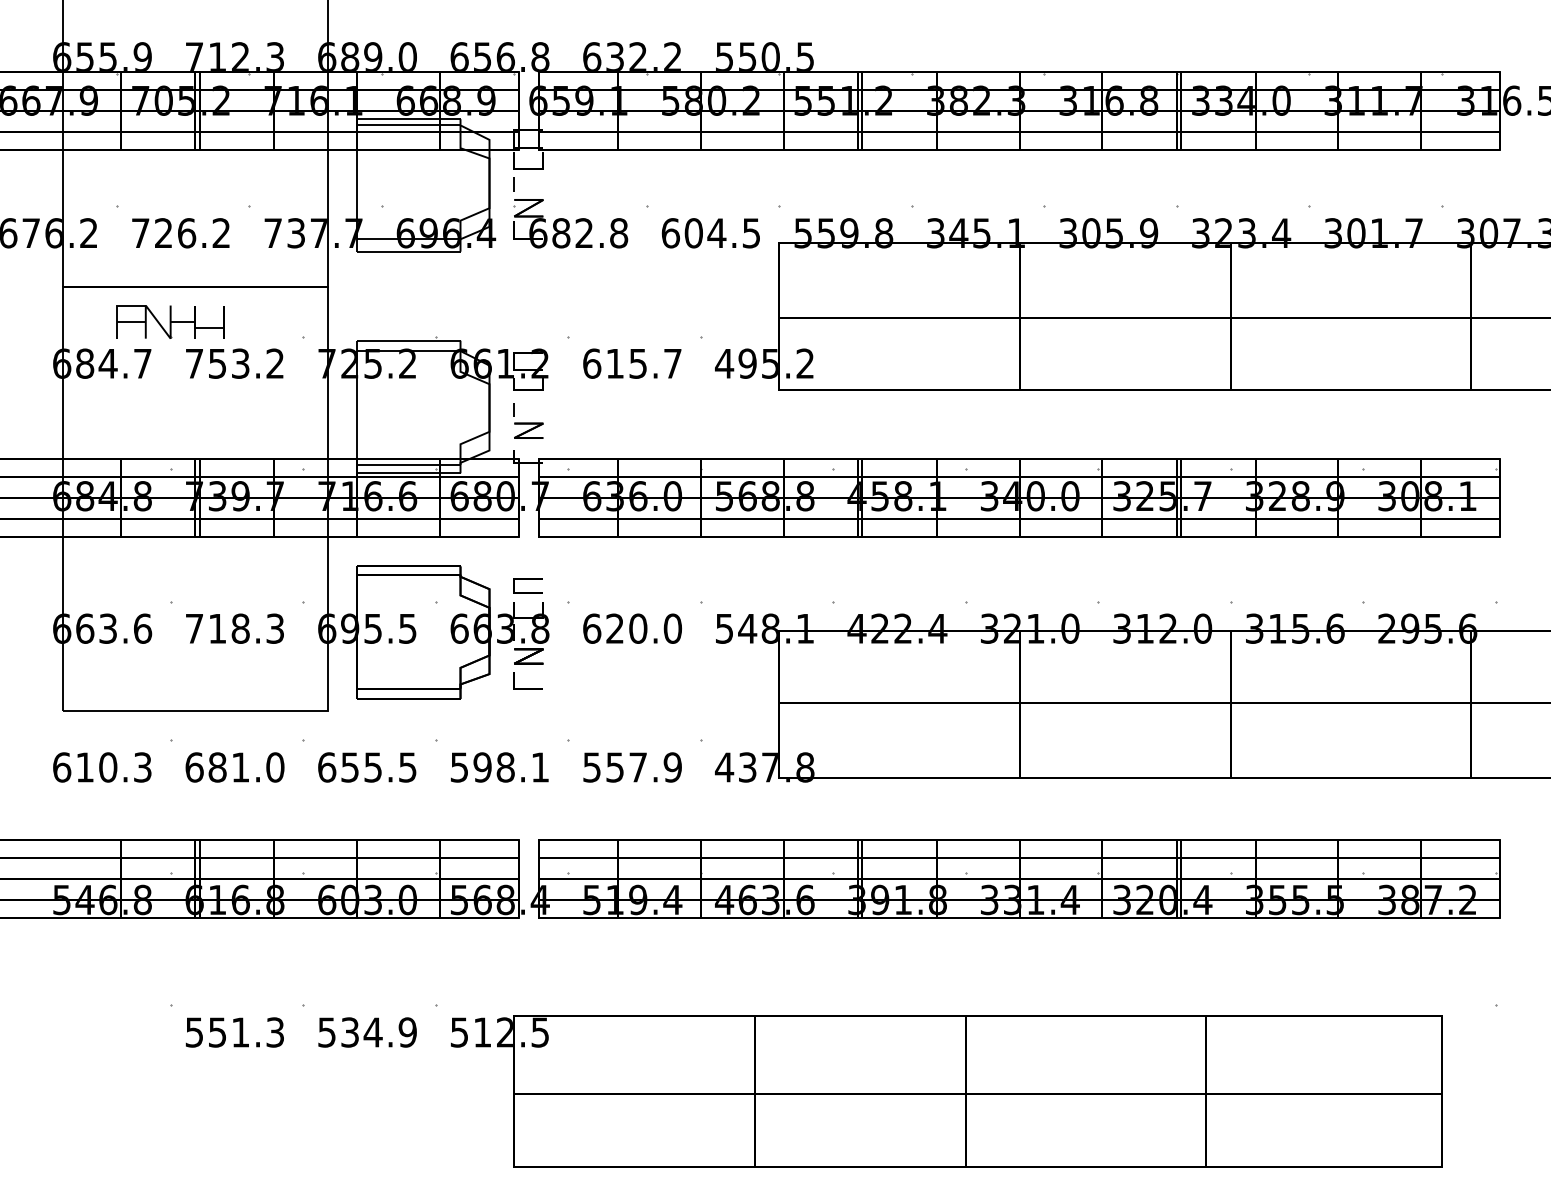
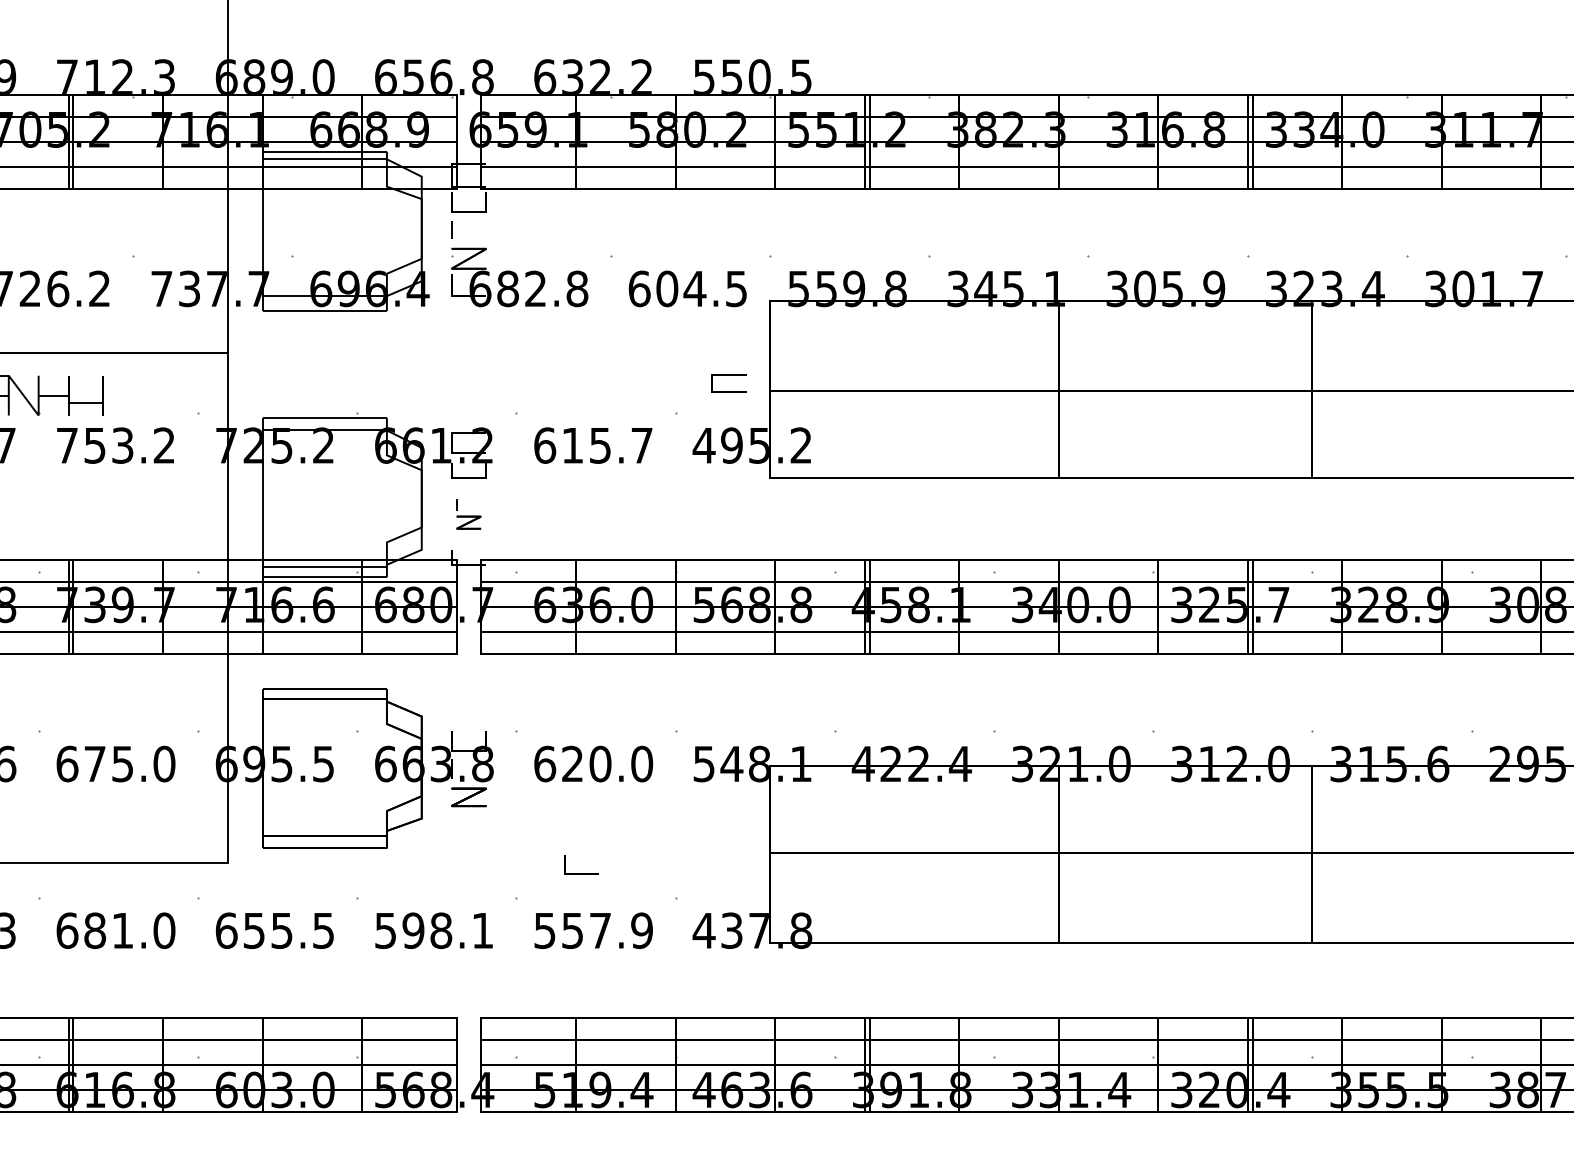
part: (528, 420) -> (468, 513), size x0.7
part: (527, 585) -> (728, 382), moved
text: (234, 628) -> (115, 763), 718.3 -> 675.0
part: (527, 688) -> (580, 874), moved

